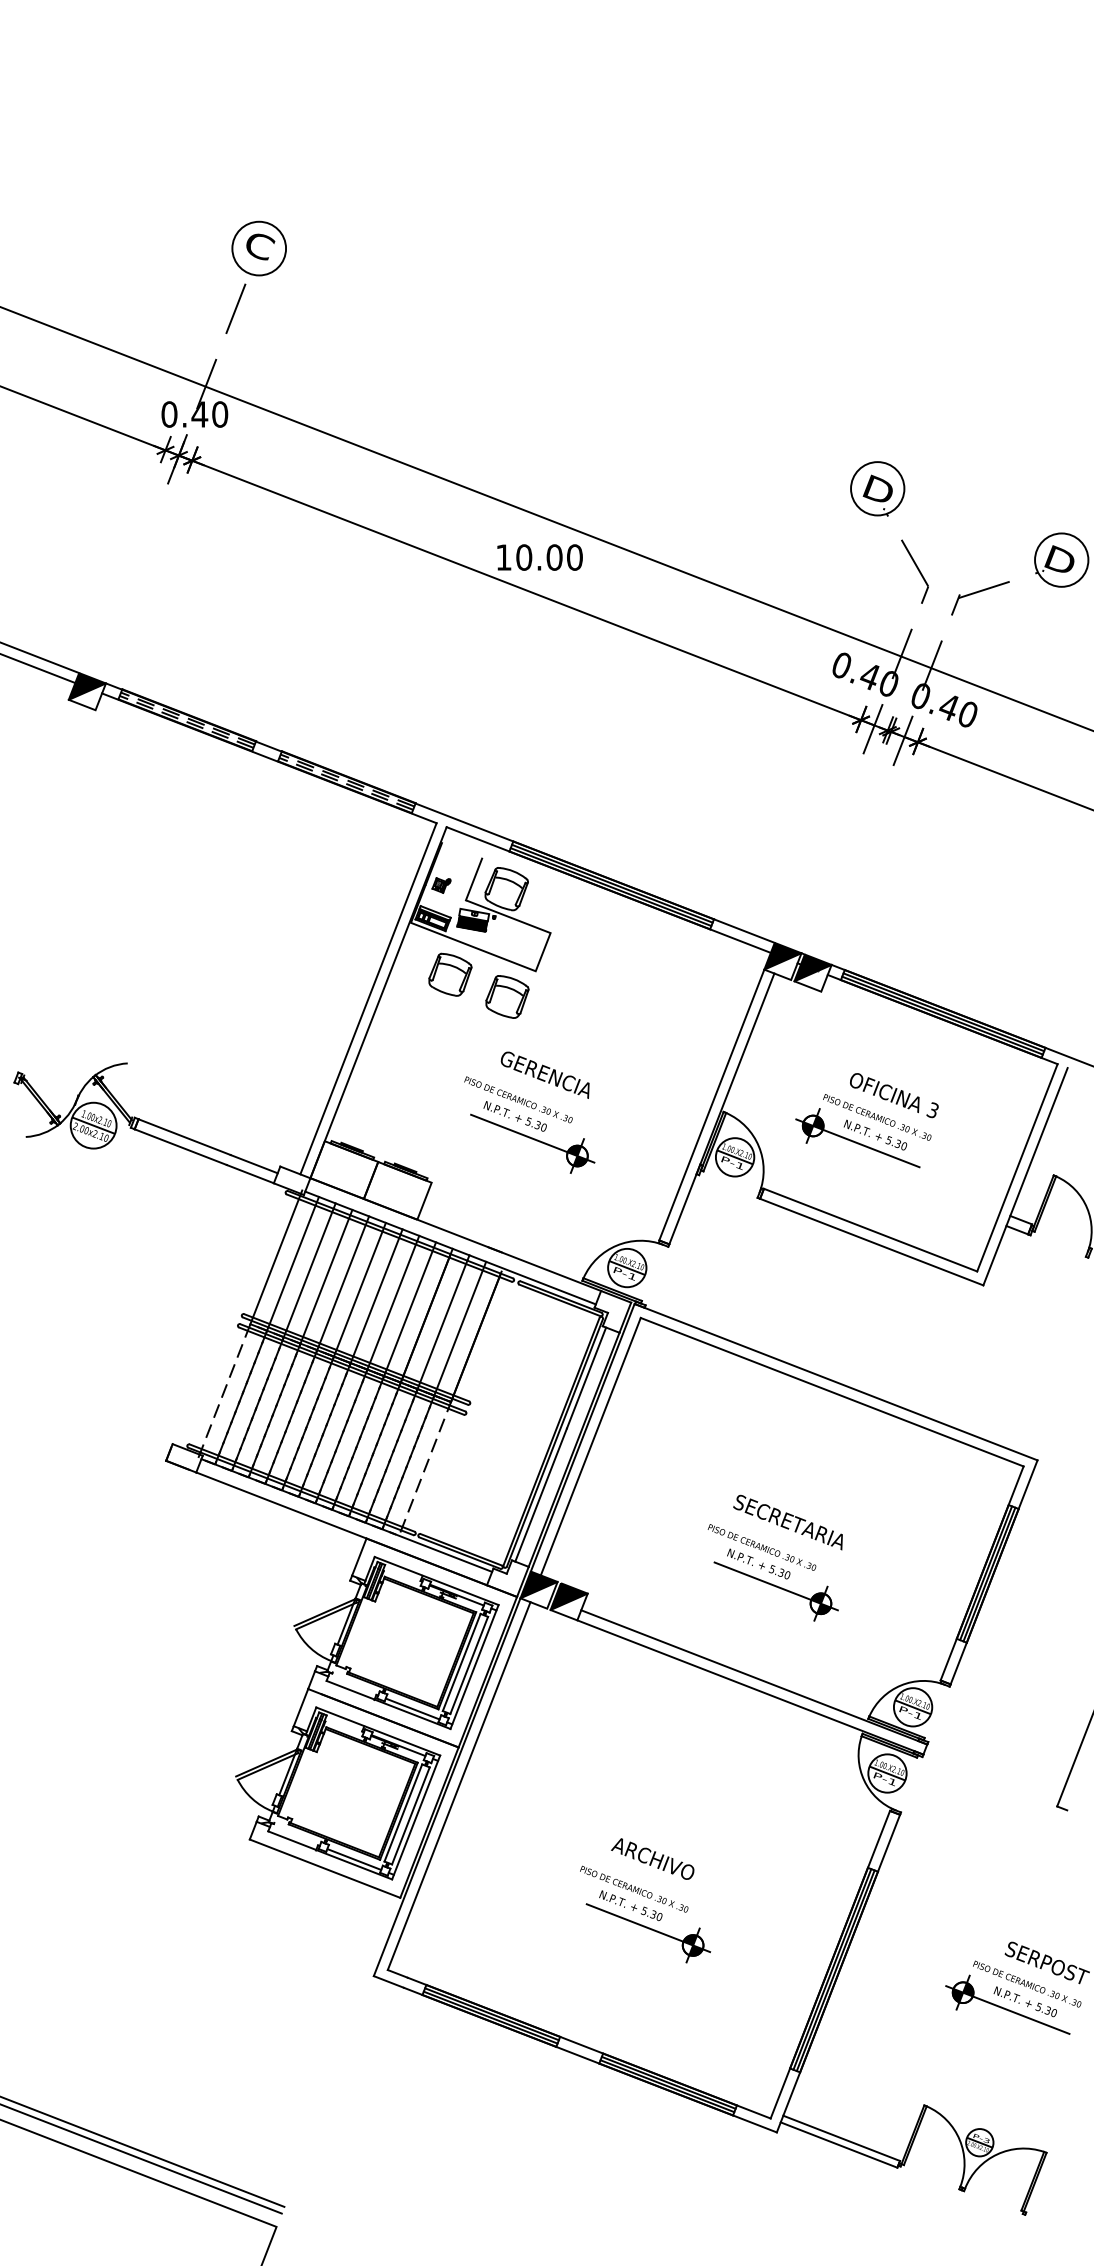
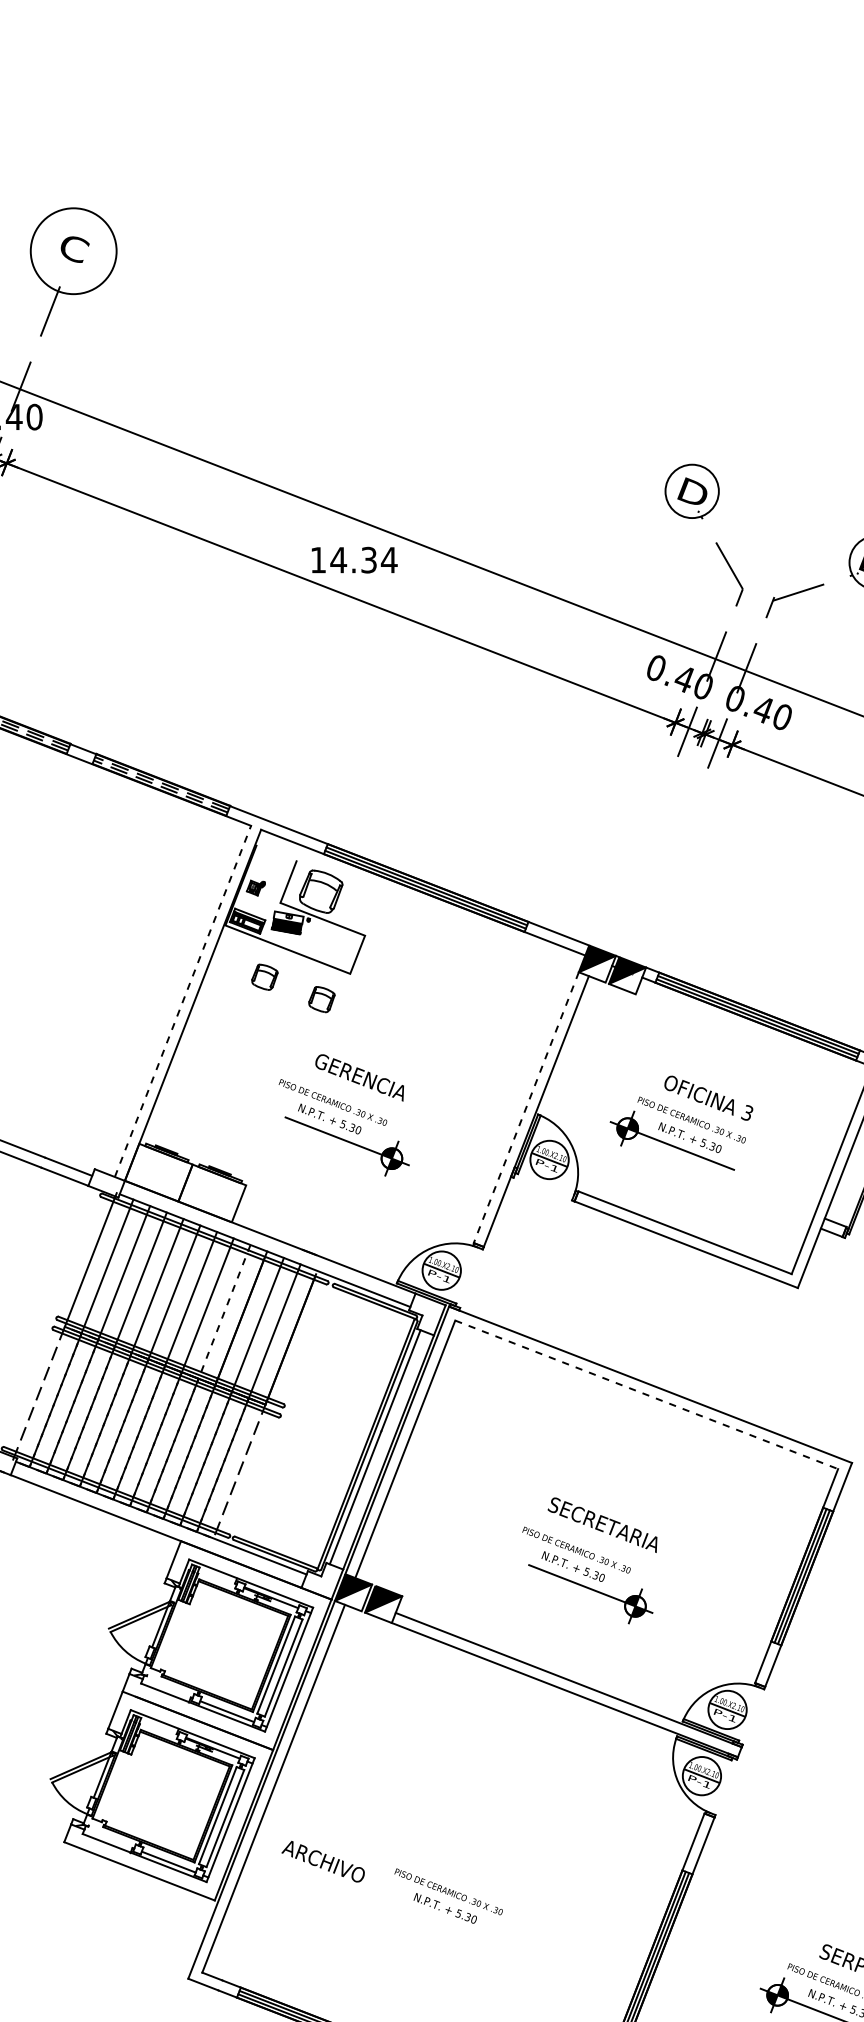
circle: (259, 248) -> (73, 251), size x1.6
text: (549, 557) -> (363, 560), 10.00 -> 14.34
part: (450, 974) -> (264, 977), size x0.6
part: (507, 996) -> (321, 999), size x0.6
line: (368, 998) -> (182, 1001), solid -> dashed
line: (711, 1105) -> (525, 1108), solid -> dashed
line: (410, 1309) -> (224, 1312), solid -> dashed
line: (832, 1392) -> (646, 1395), solid -> dashed
text: (652, 1858) -> (322, 1861), moved
part: (648, 1933) -> (462, 1936), removed

